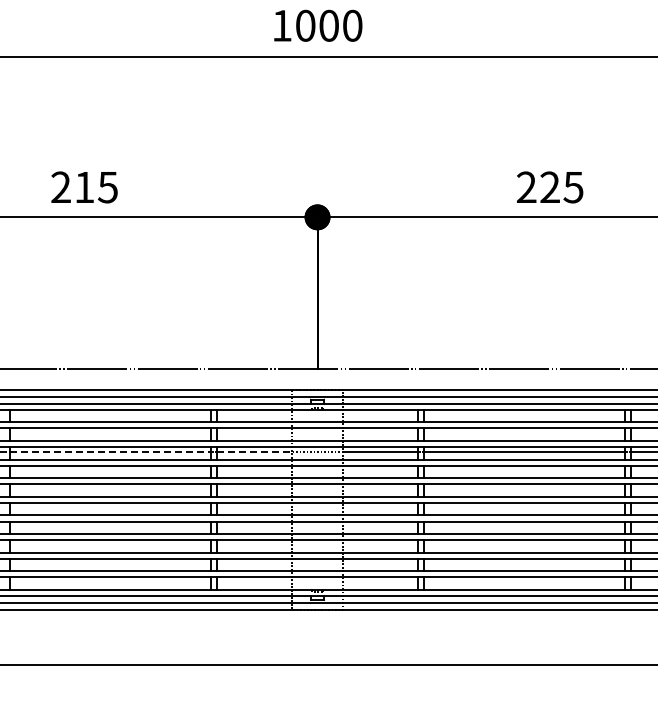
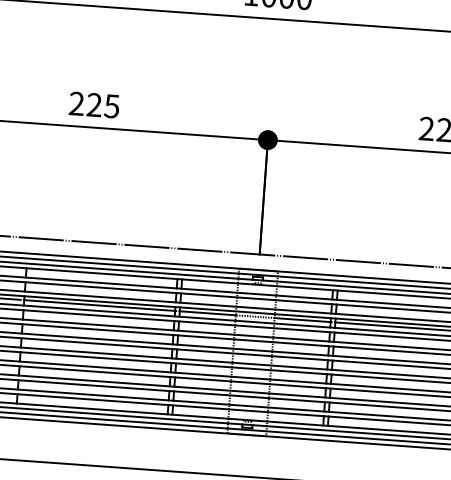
text: (84, 186) -> (94, 104), 215 -> 225
line: (111, 452) -> (100, 305), dashed -> solid
line: (254, 452) -> (207, 313), dashed -> solid

